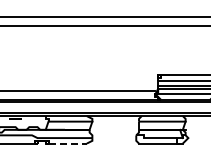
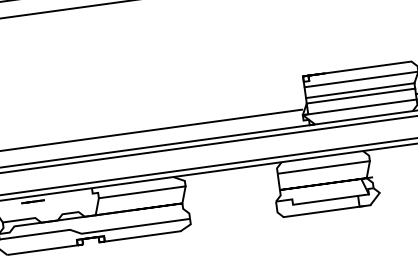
line: (68, 143) -> (144, 236), dashed -> solid

